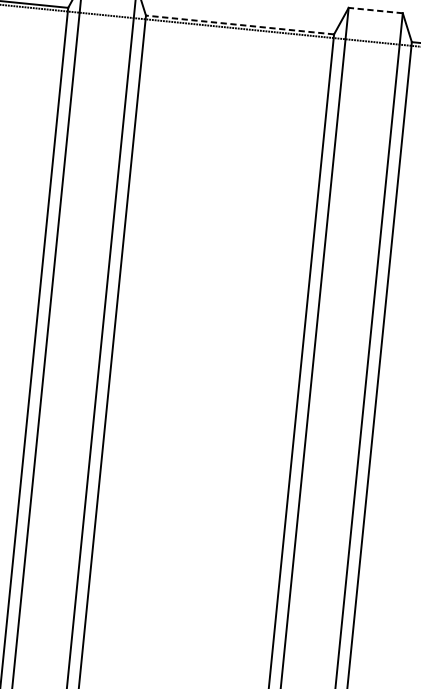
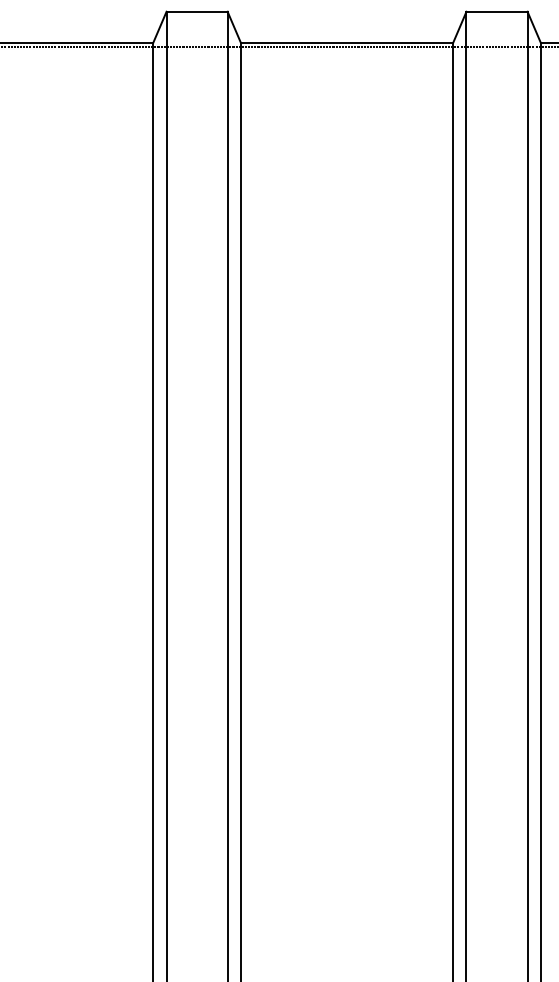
line: (376, 10) -> (497, 11), dashed -> solid
line: (239, 24) -> (346, 42), dashed -> solid

